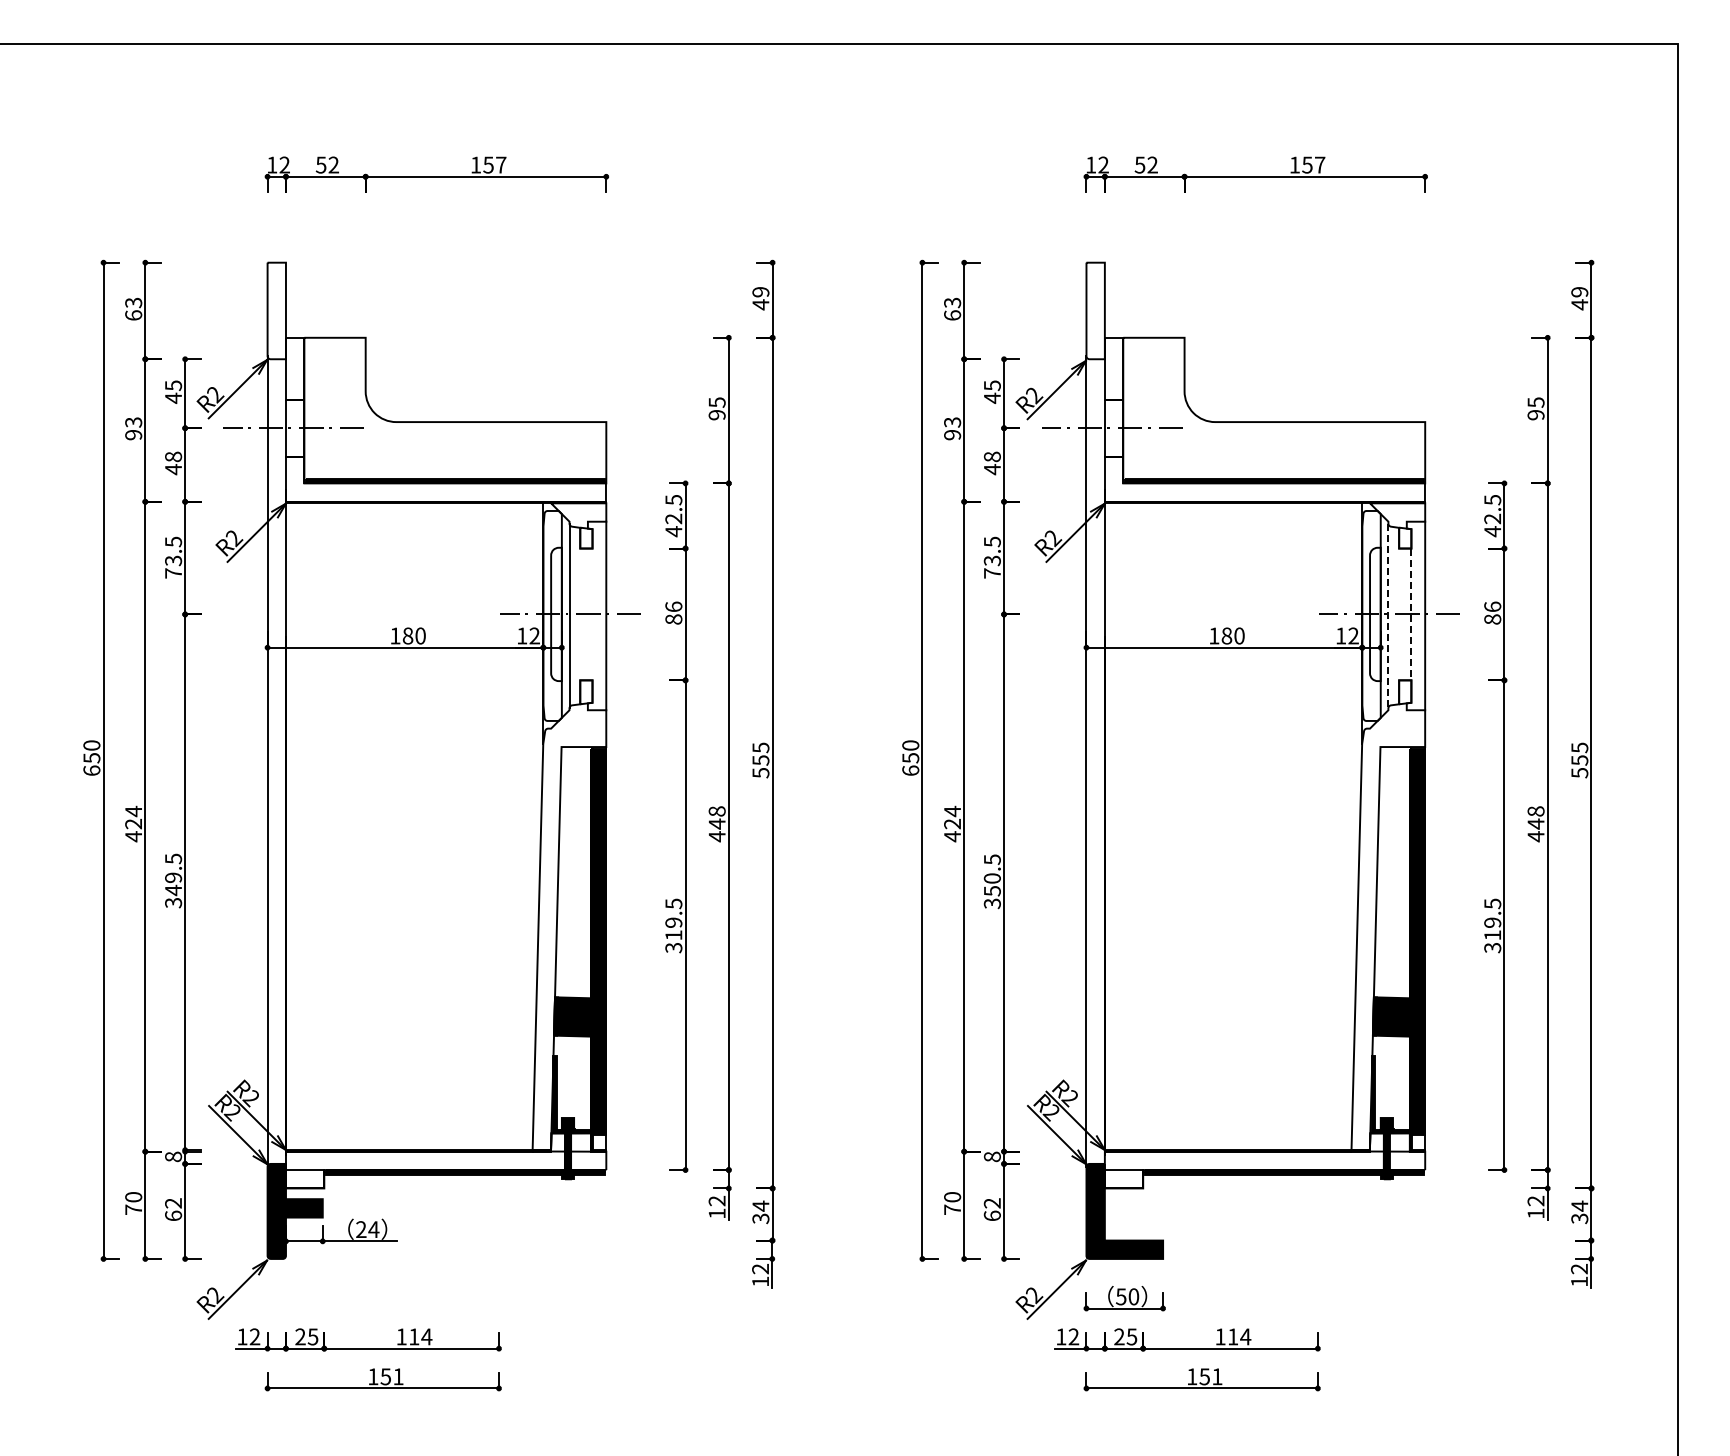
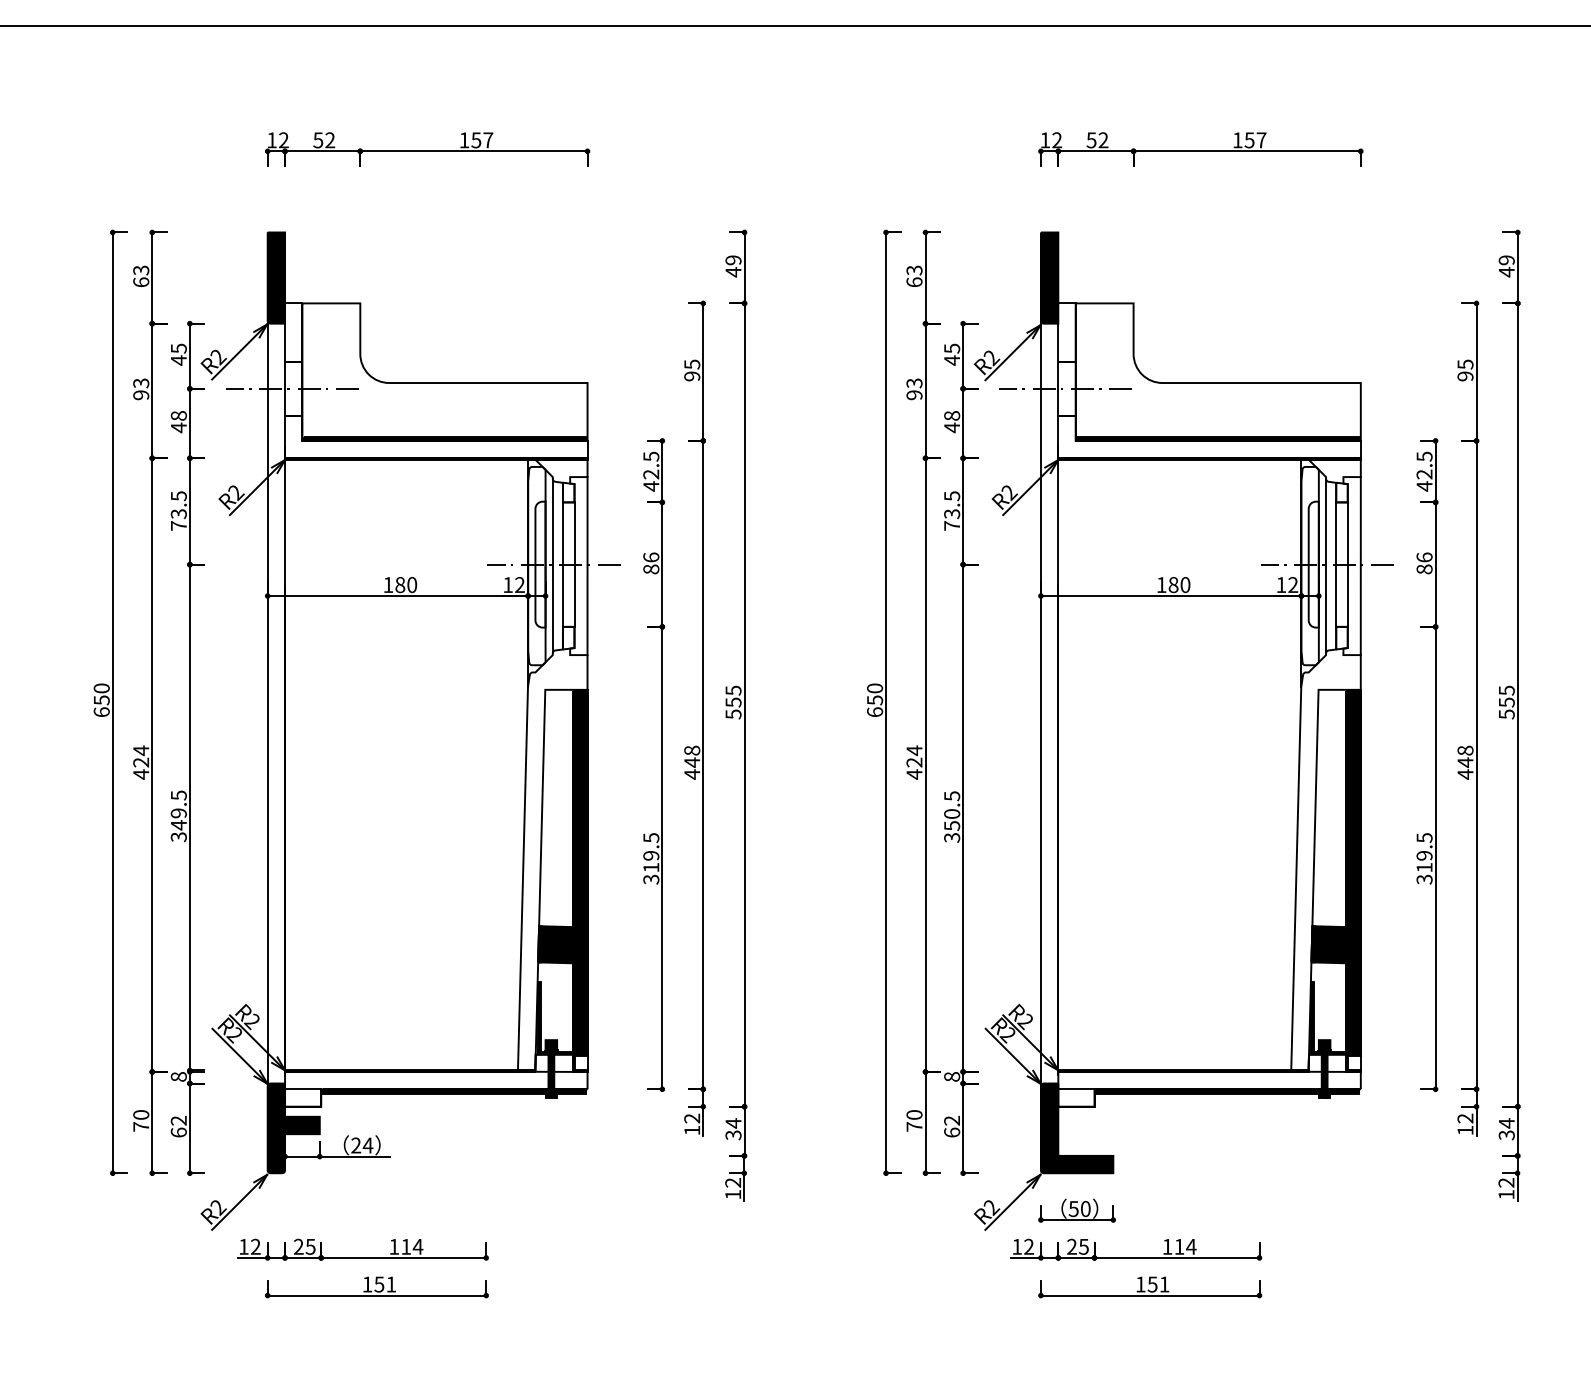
fill: (276, 310) -> (276, 277), added
fill: (1095, 310) -> (1049, 277), added
line: (580, 614) -> (563, 564), added
line: (592, 614) -> (574, 564), added
line: (1399, 614) -> (1336, 564), added
line: (1411, 614) -> (1347, 564), dashed -> solid
line: (1388, 616) -> (1326, 566), dashed -> solid

